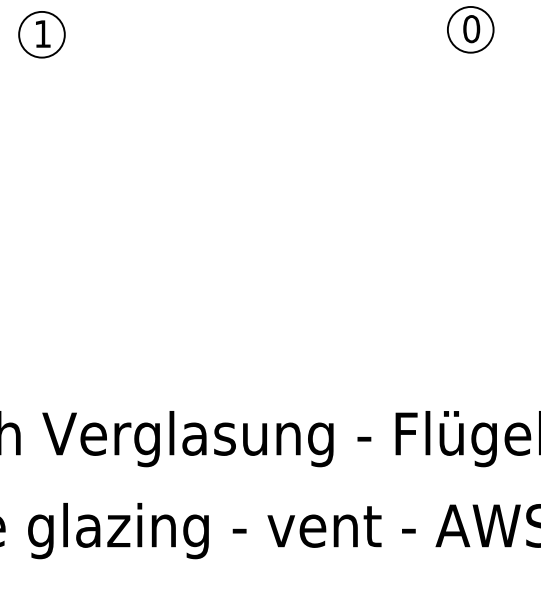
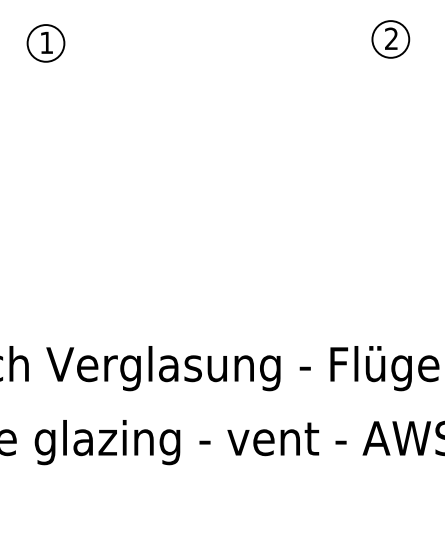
text: (471, 28) -> (391, 38), 0 -> 2

